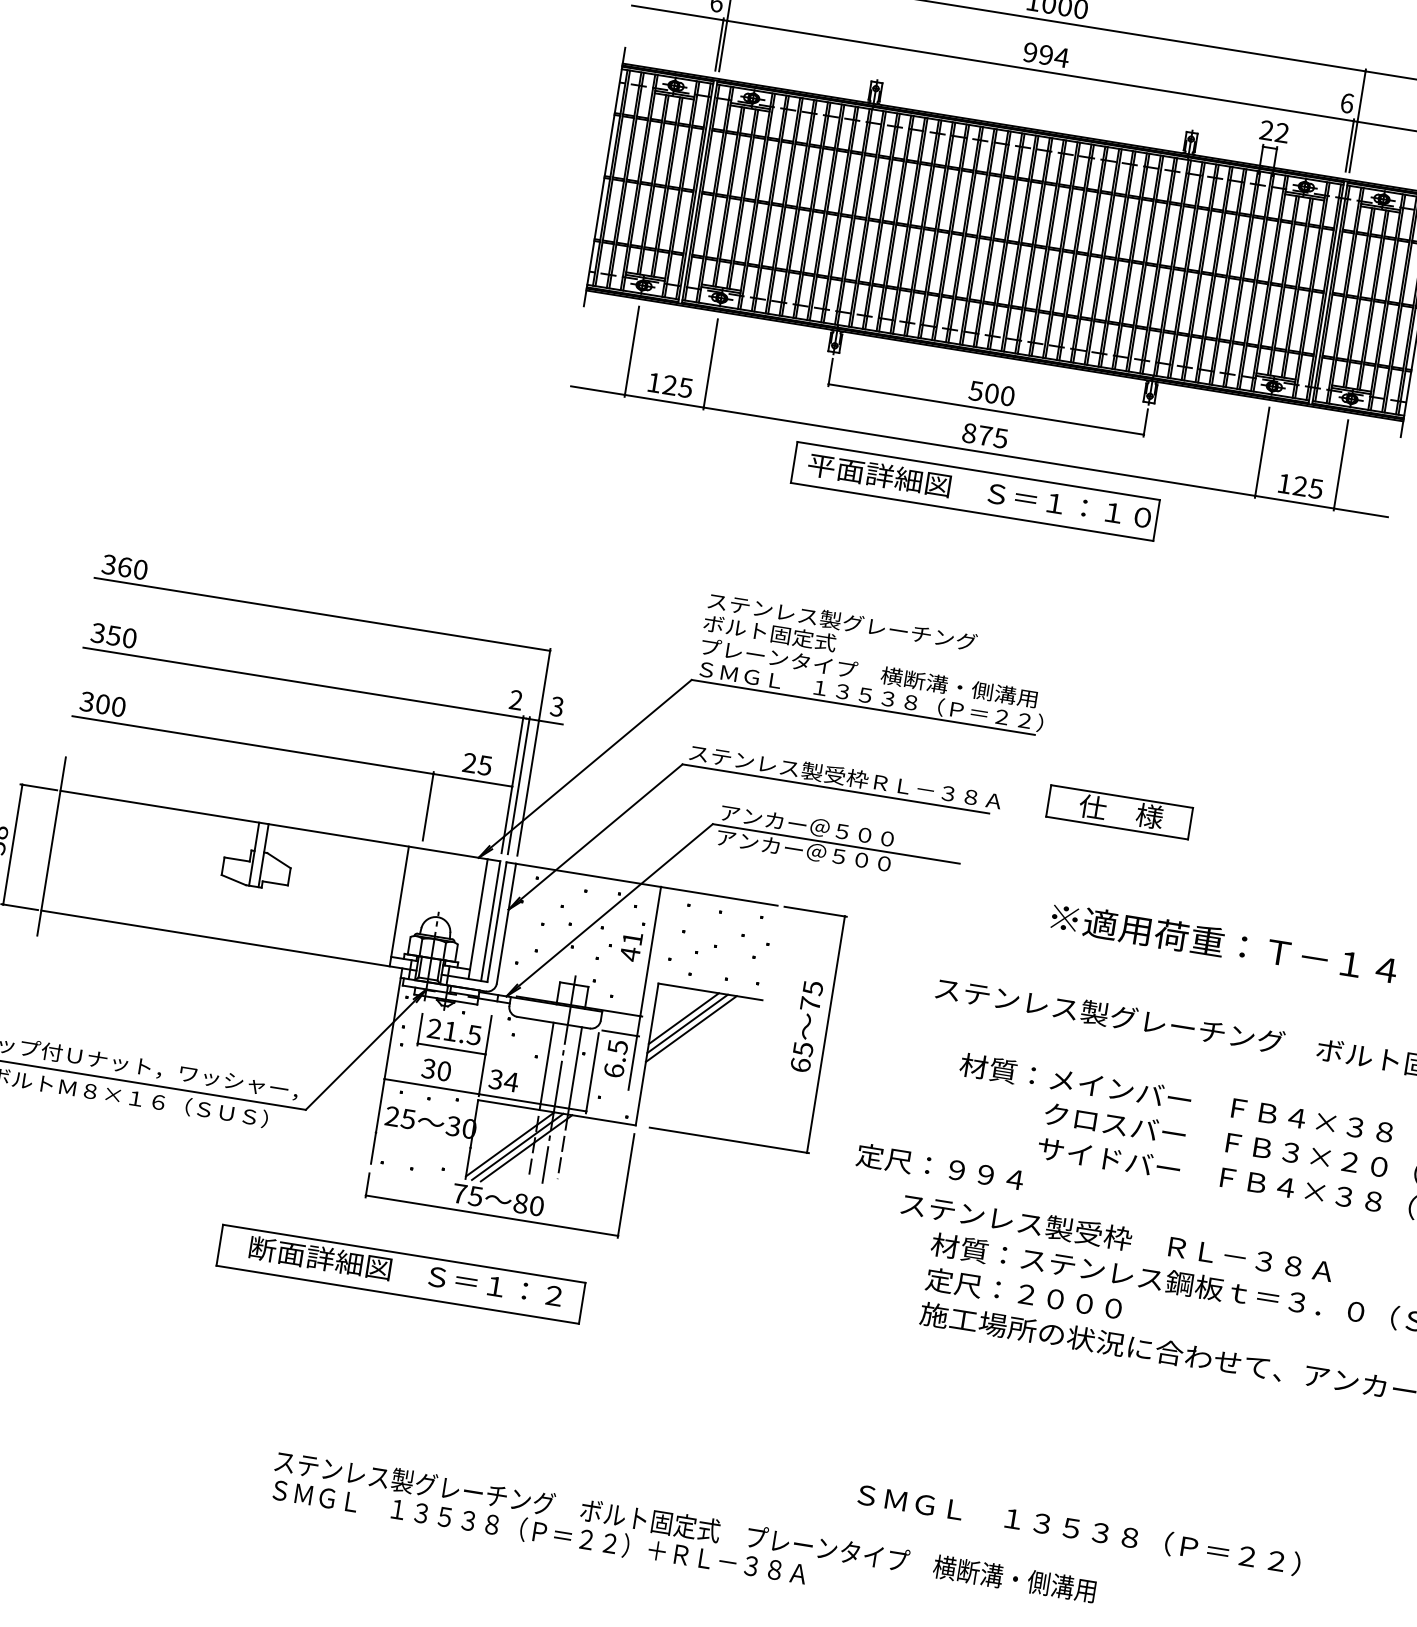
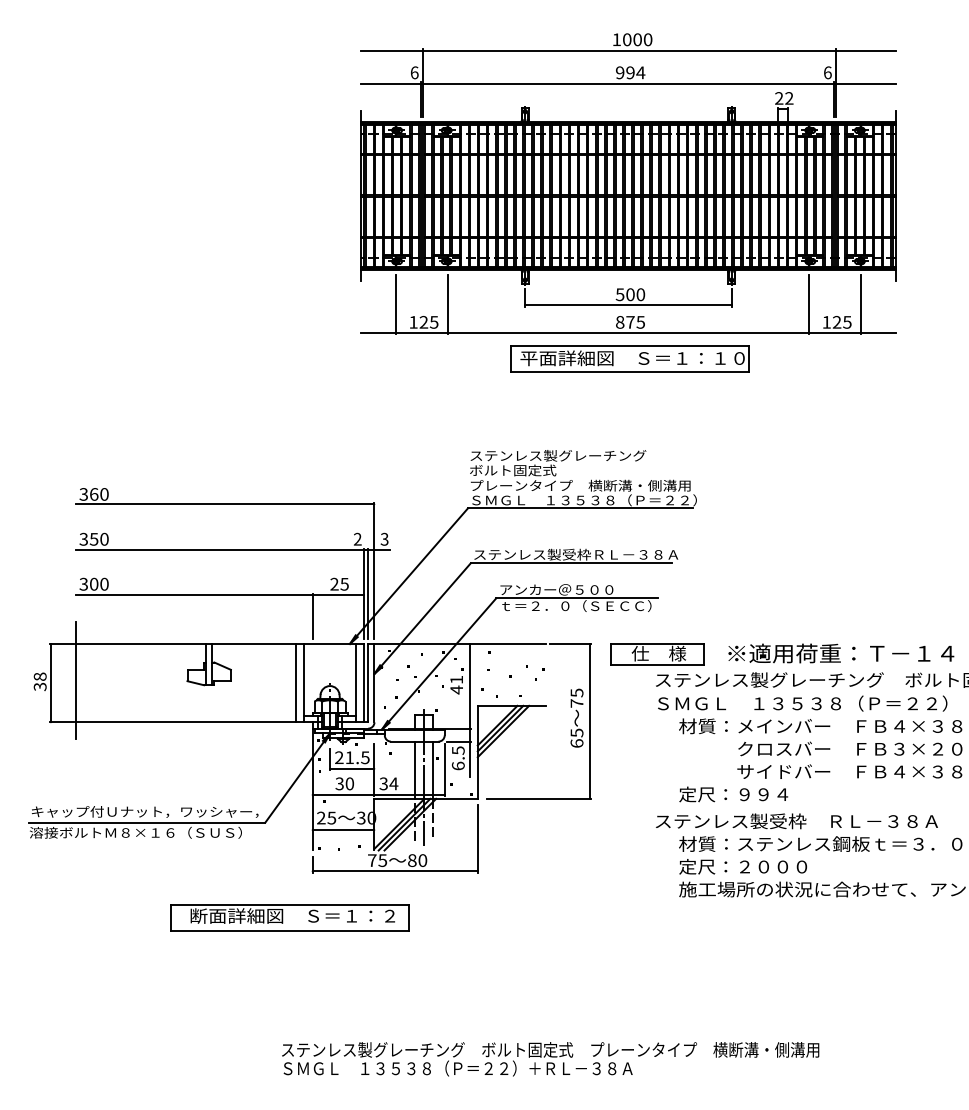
part: (1118, 812) -> (657, 654), moved
text: (832, 854) -> (575, 605), アンカー＠５００ -> ｔ＝２．０（ＳＥＣＣ）
line: (386, 903) -> (295, 682), added
text: (1224, 943) -> (841, 653), moved
line: (423, 1140) -> (343, 830), added
text: (939, 1167) -> (733, 794), moved
part: (400, 1273) -> (289, 917), moved
text: (1079, 1529) -> (802, 703), moved

